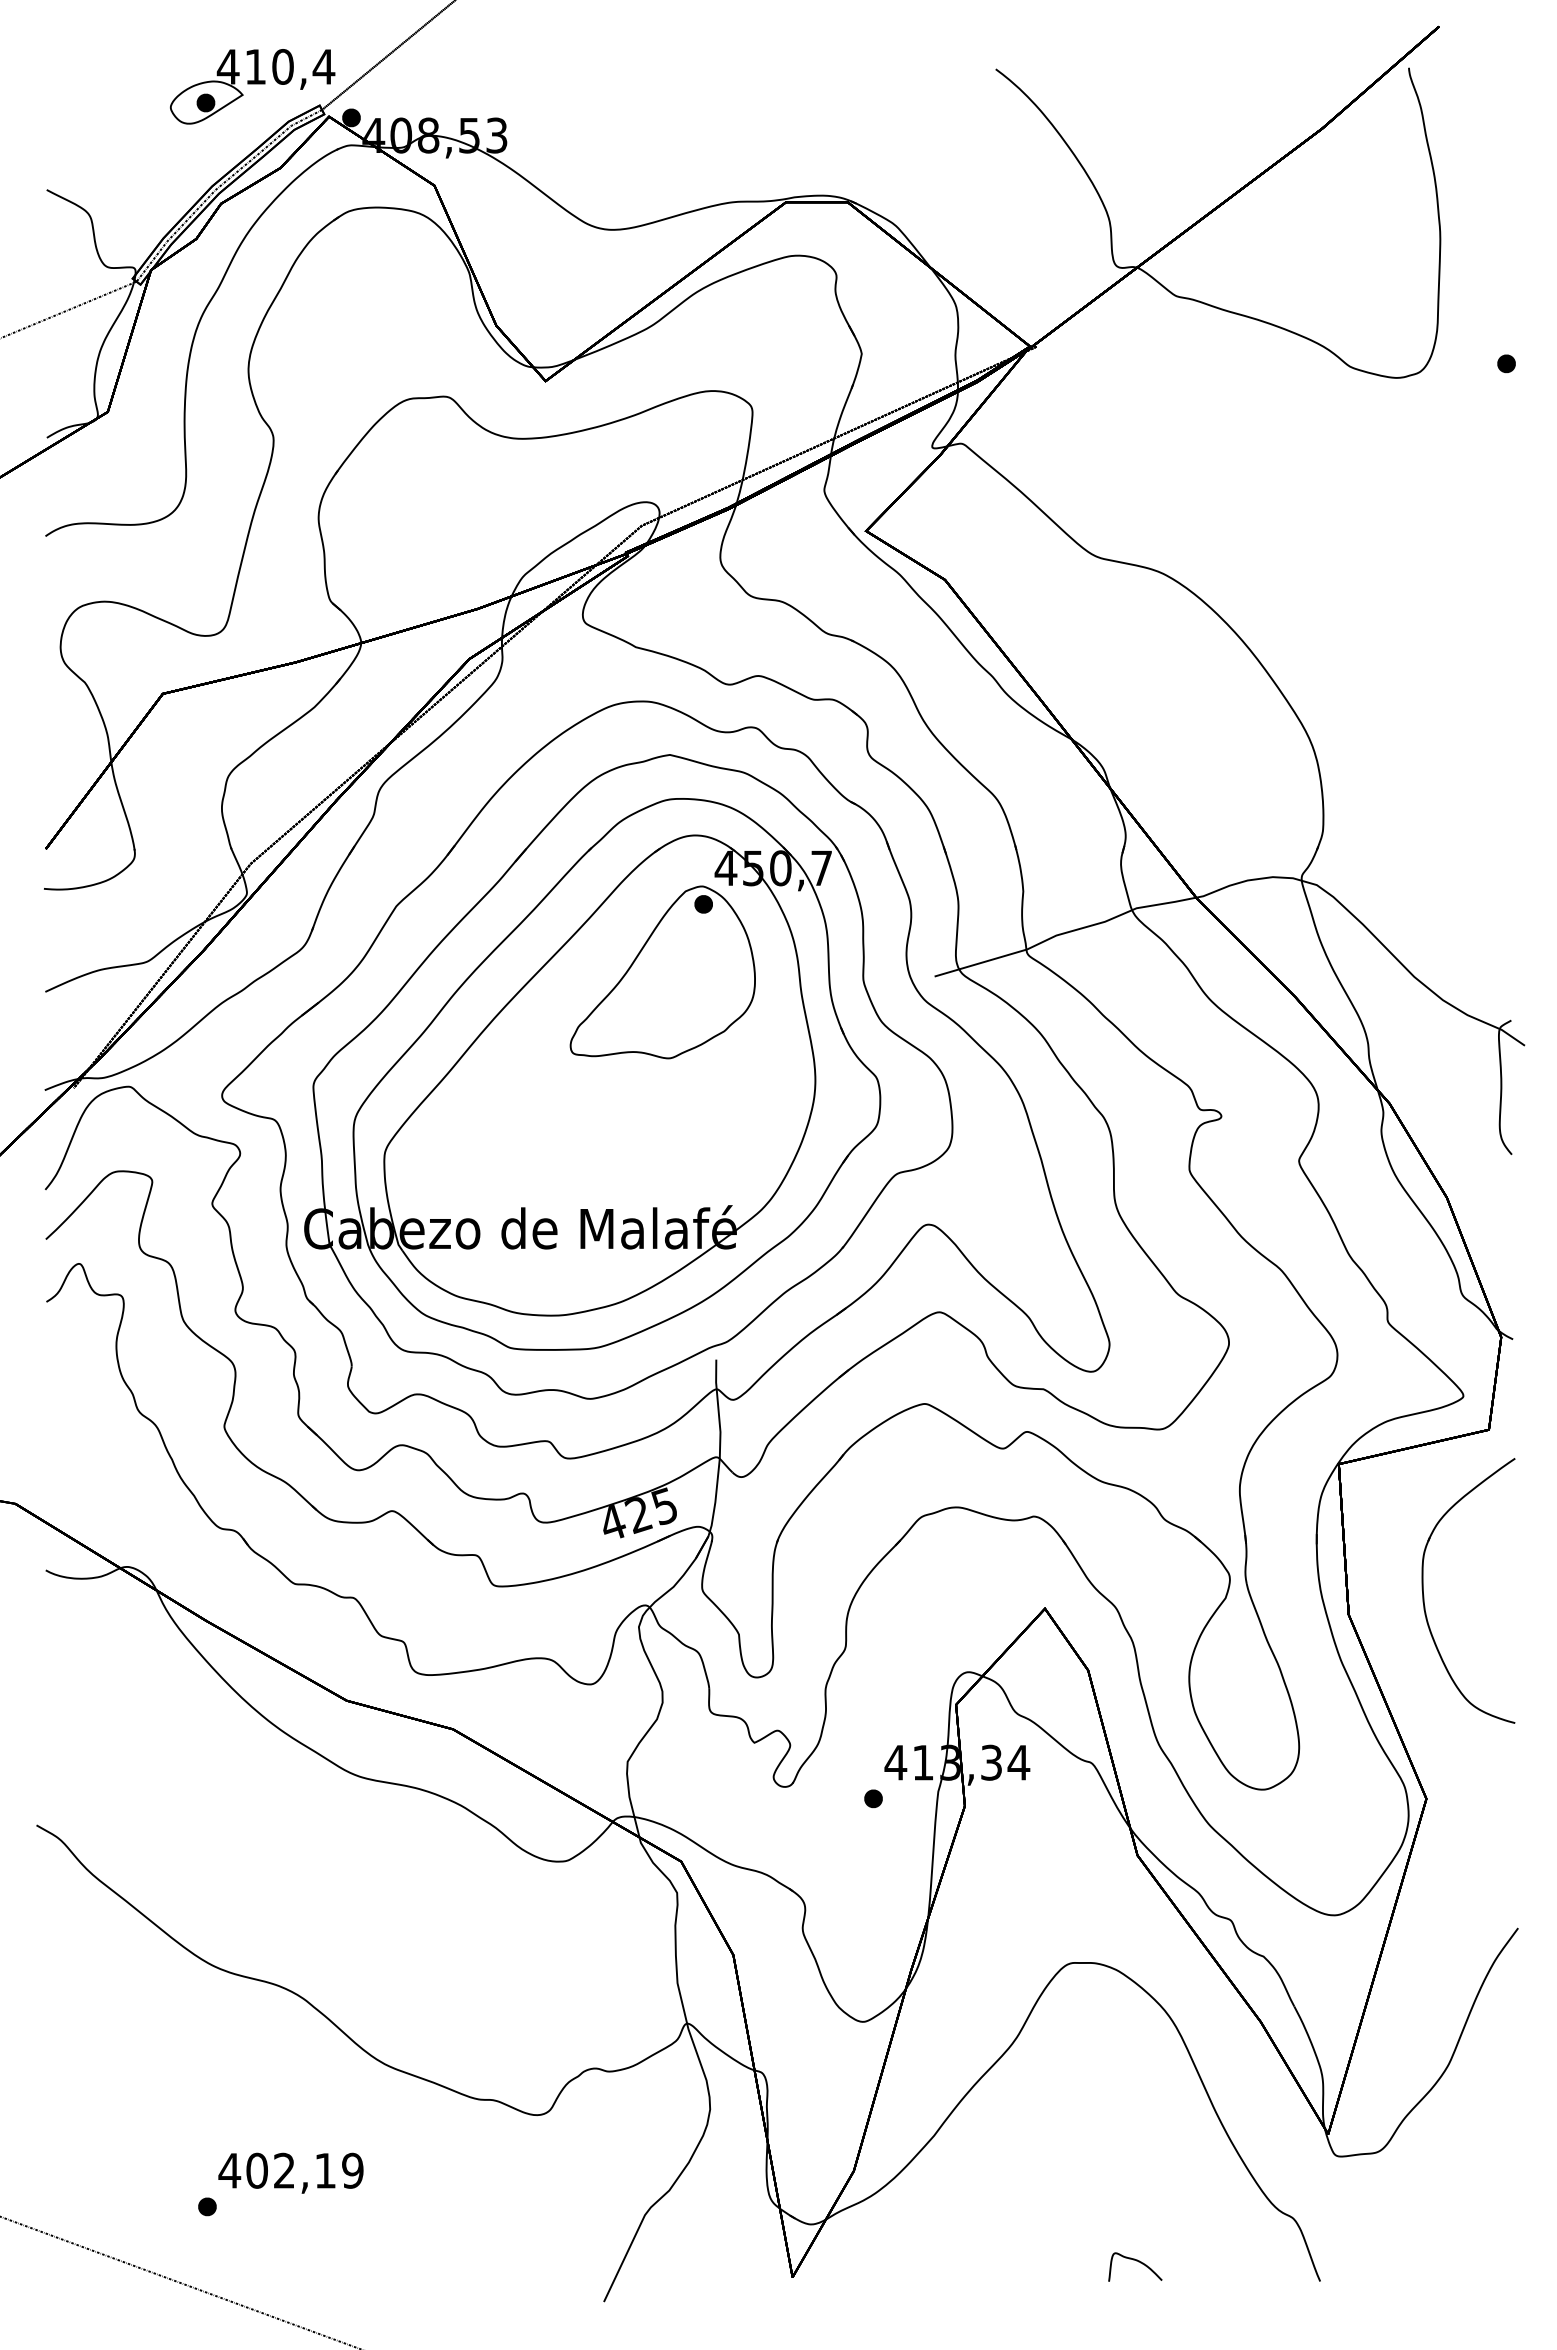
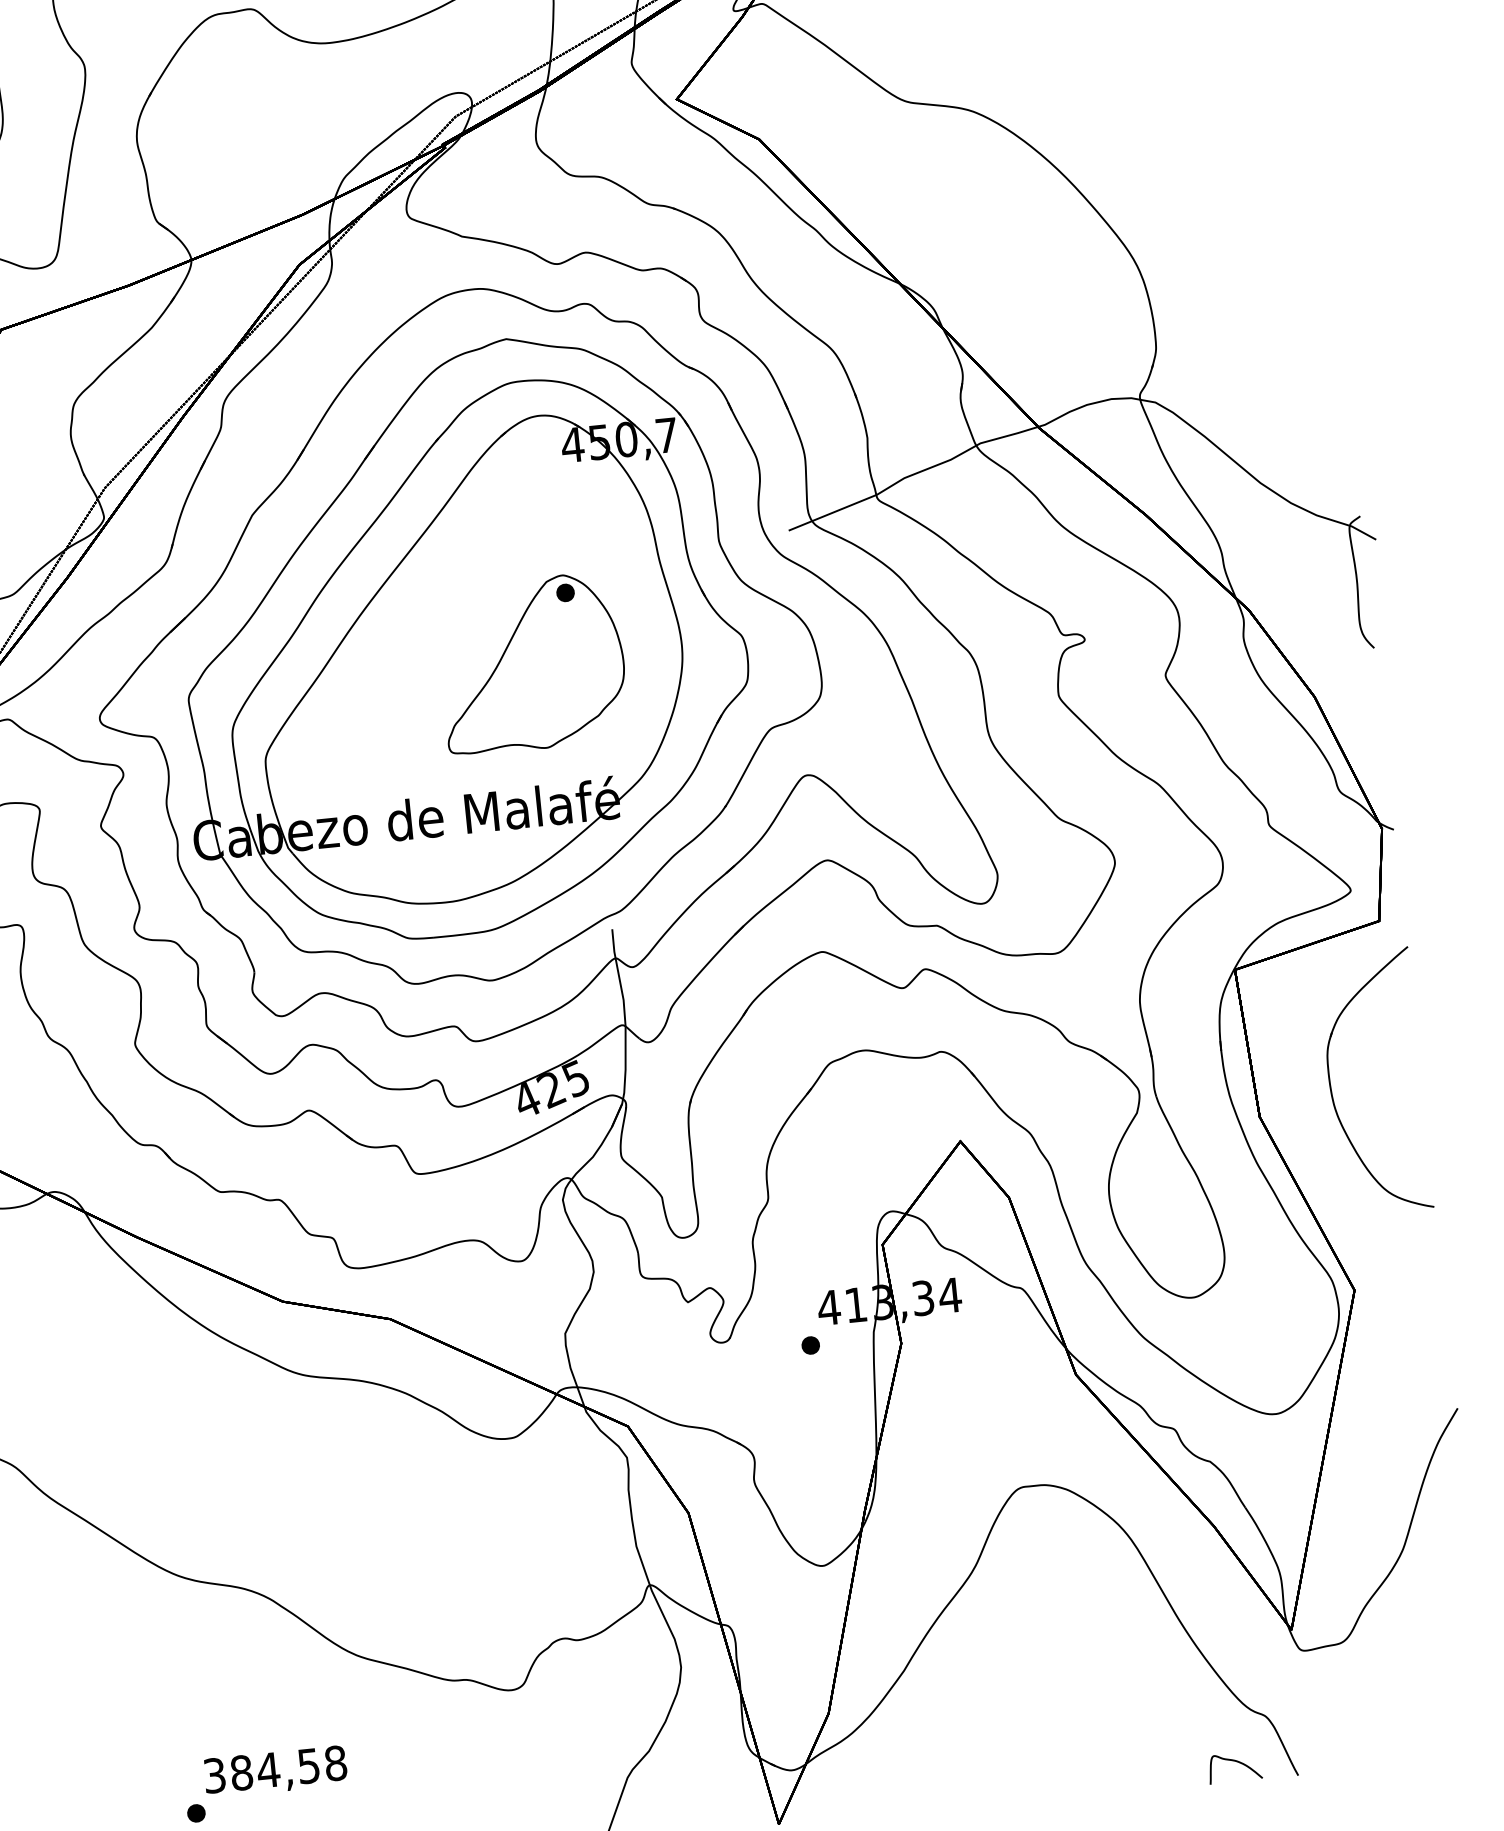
part: (662, 972) -> (531, 664), moved
text: (290, 2170) -> (274, 1769), 402,19 -> 384,58
part: (1135, 2266) -> (1235, 1767), moved

